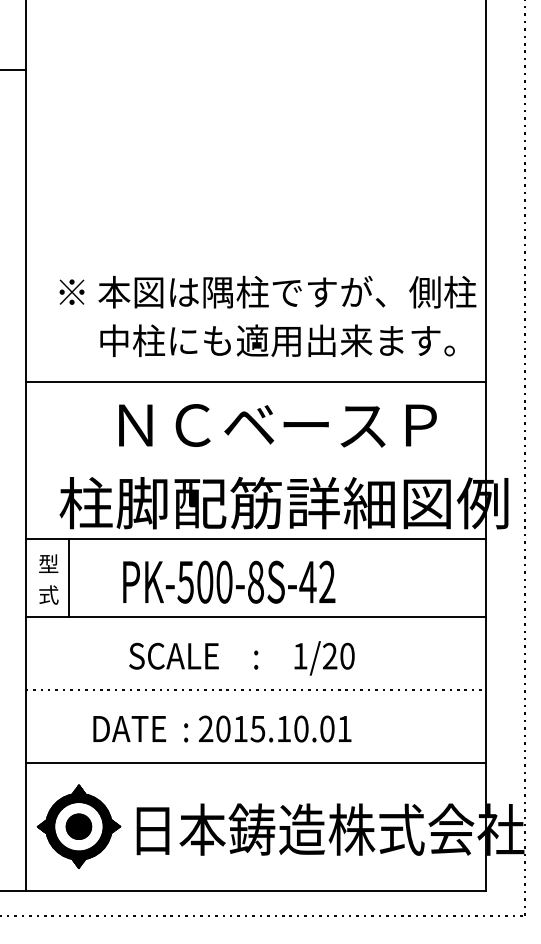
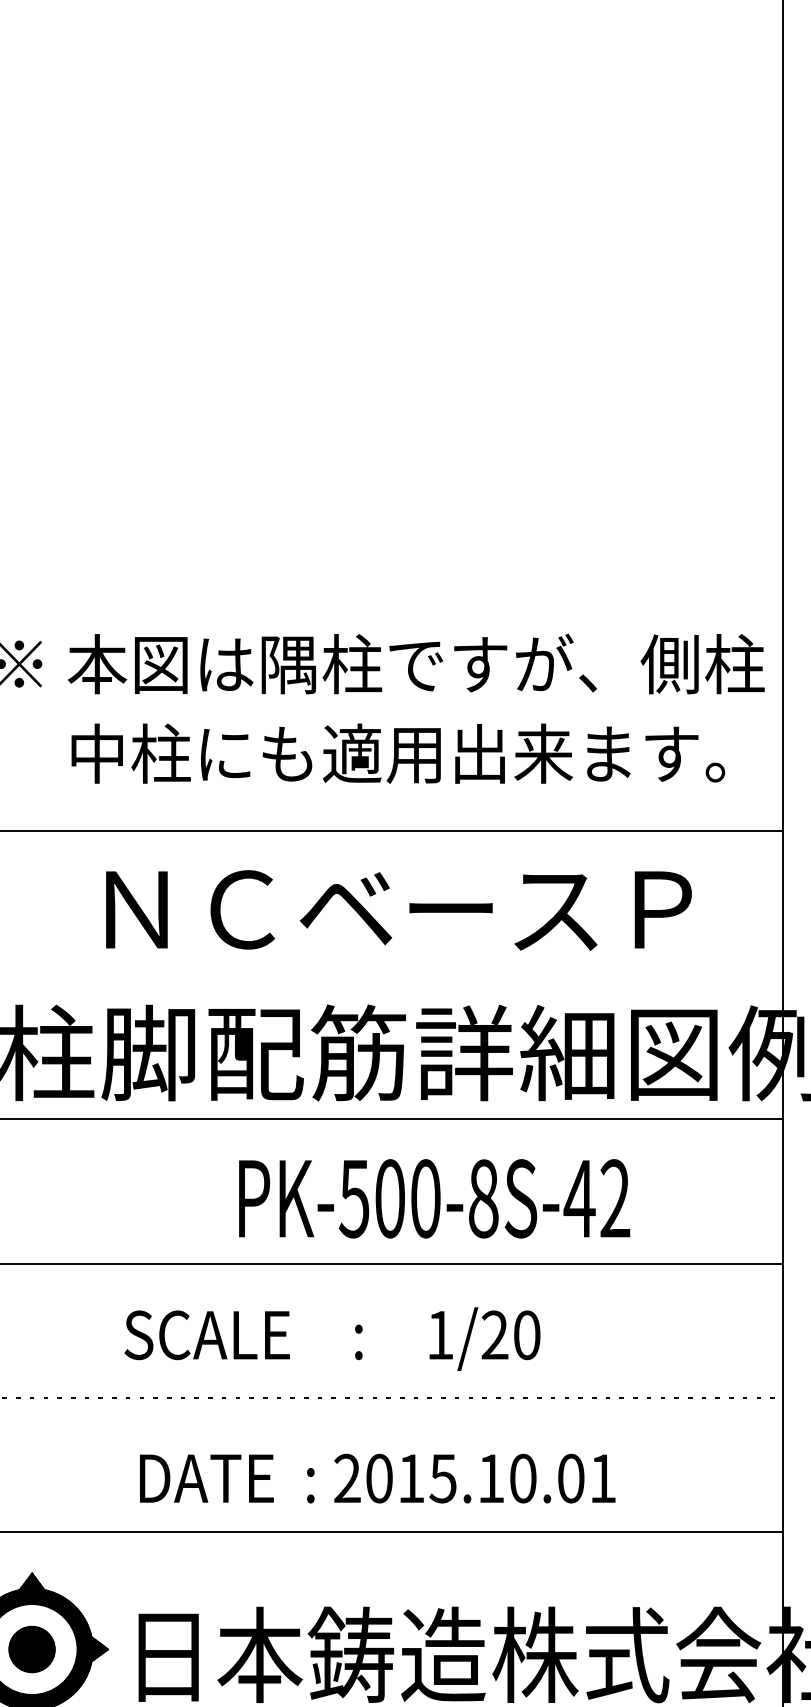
line: (69, 578) -> (14, 1191), removed
text: (229, 581) -> (434, 1197), moved
text: (222, 728) -> (377, 1477), moved

